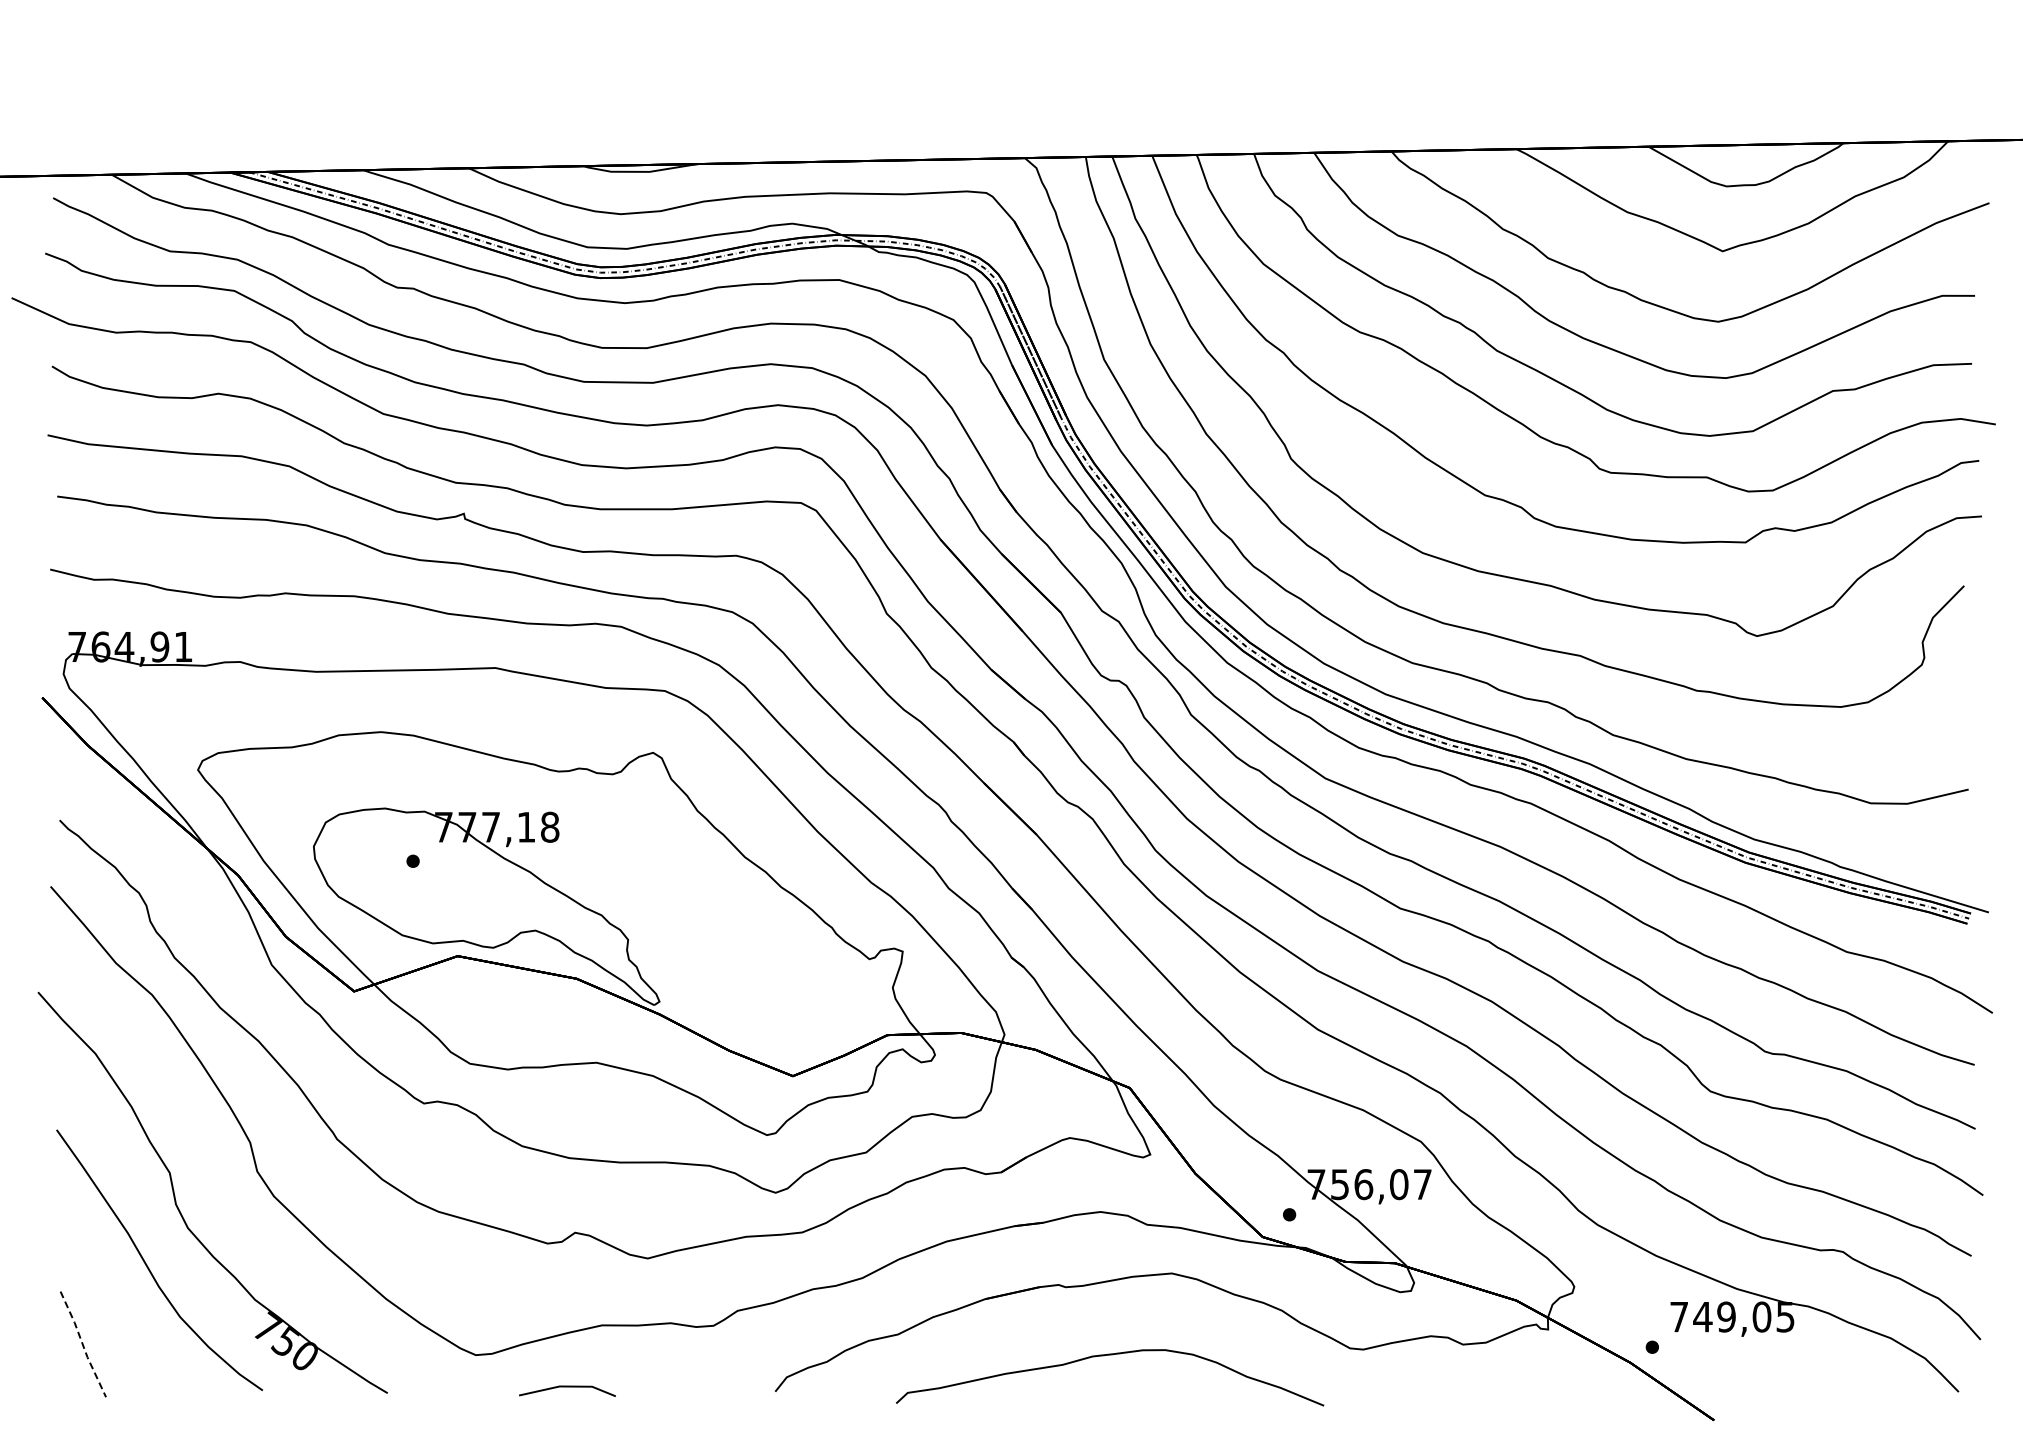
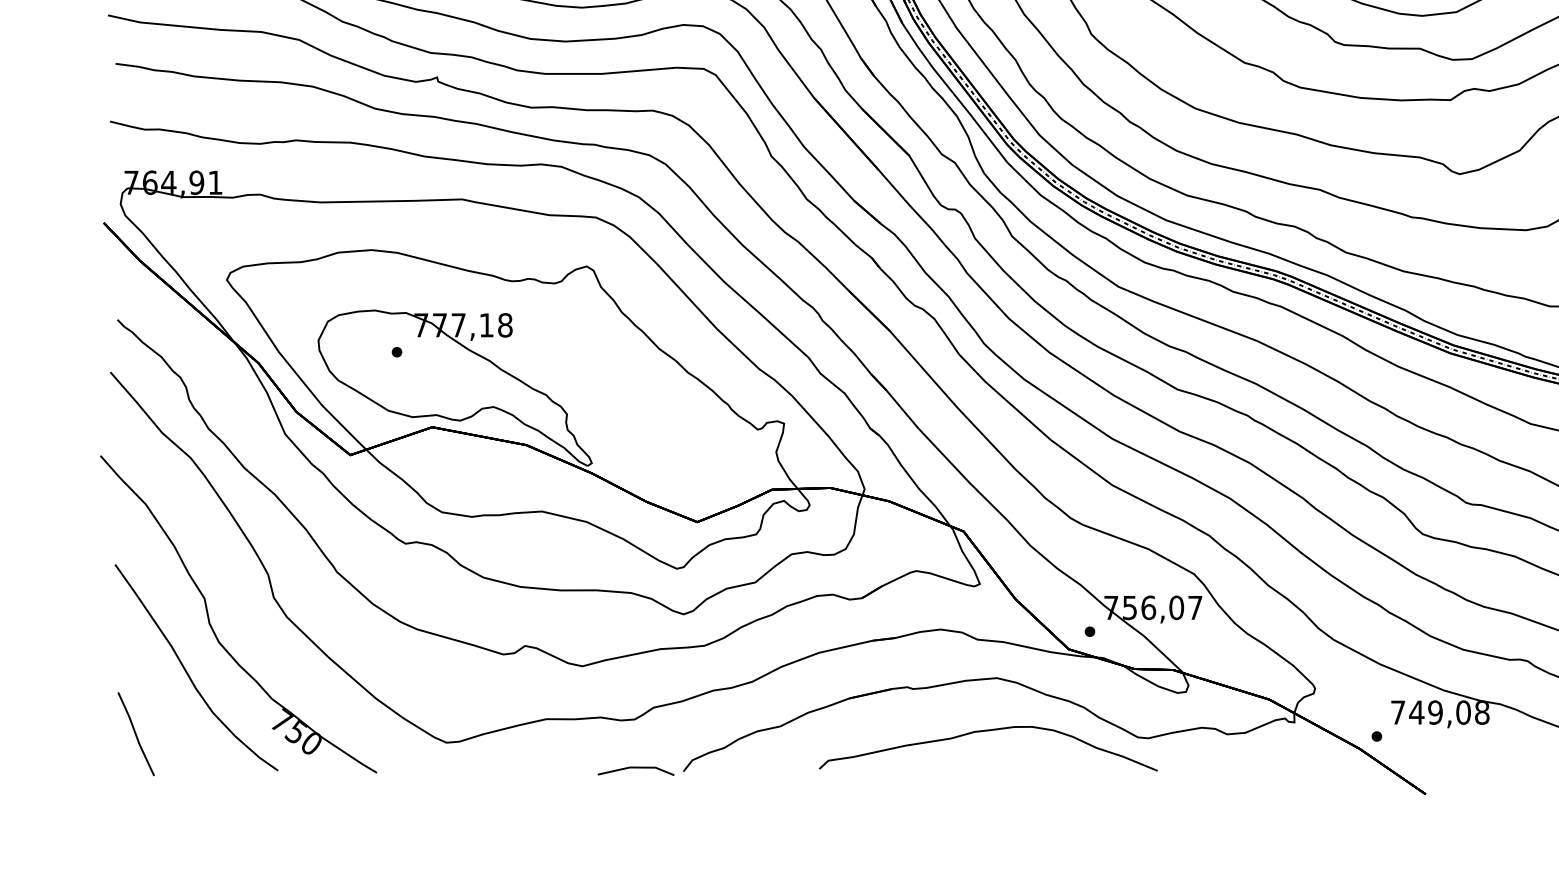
text: (1785, 1316) -> (1482, 712), 749,05 -> 749,08
line: (82, 1344) -> (135, 734), dashed -> solid
curve: (1104, 1356) -> (984, 731), moved
line: (567, 1387) -> (636, 768), moved

